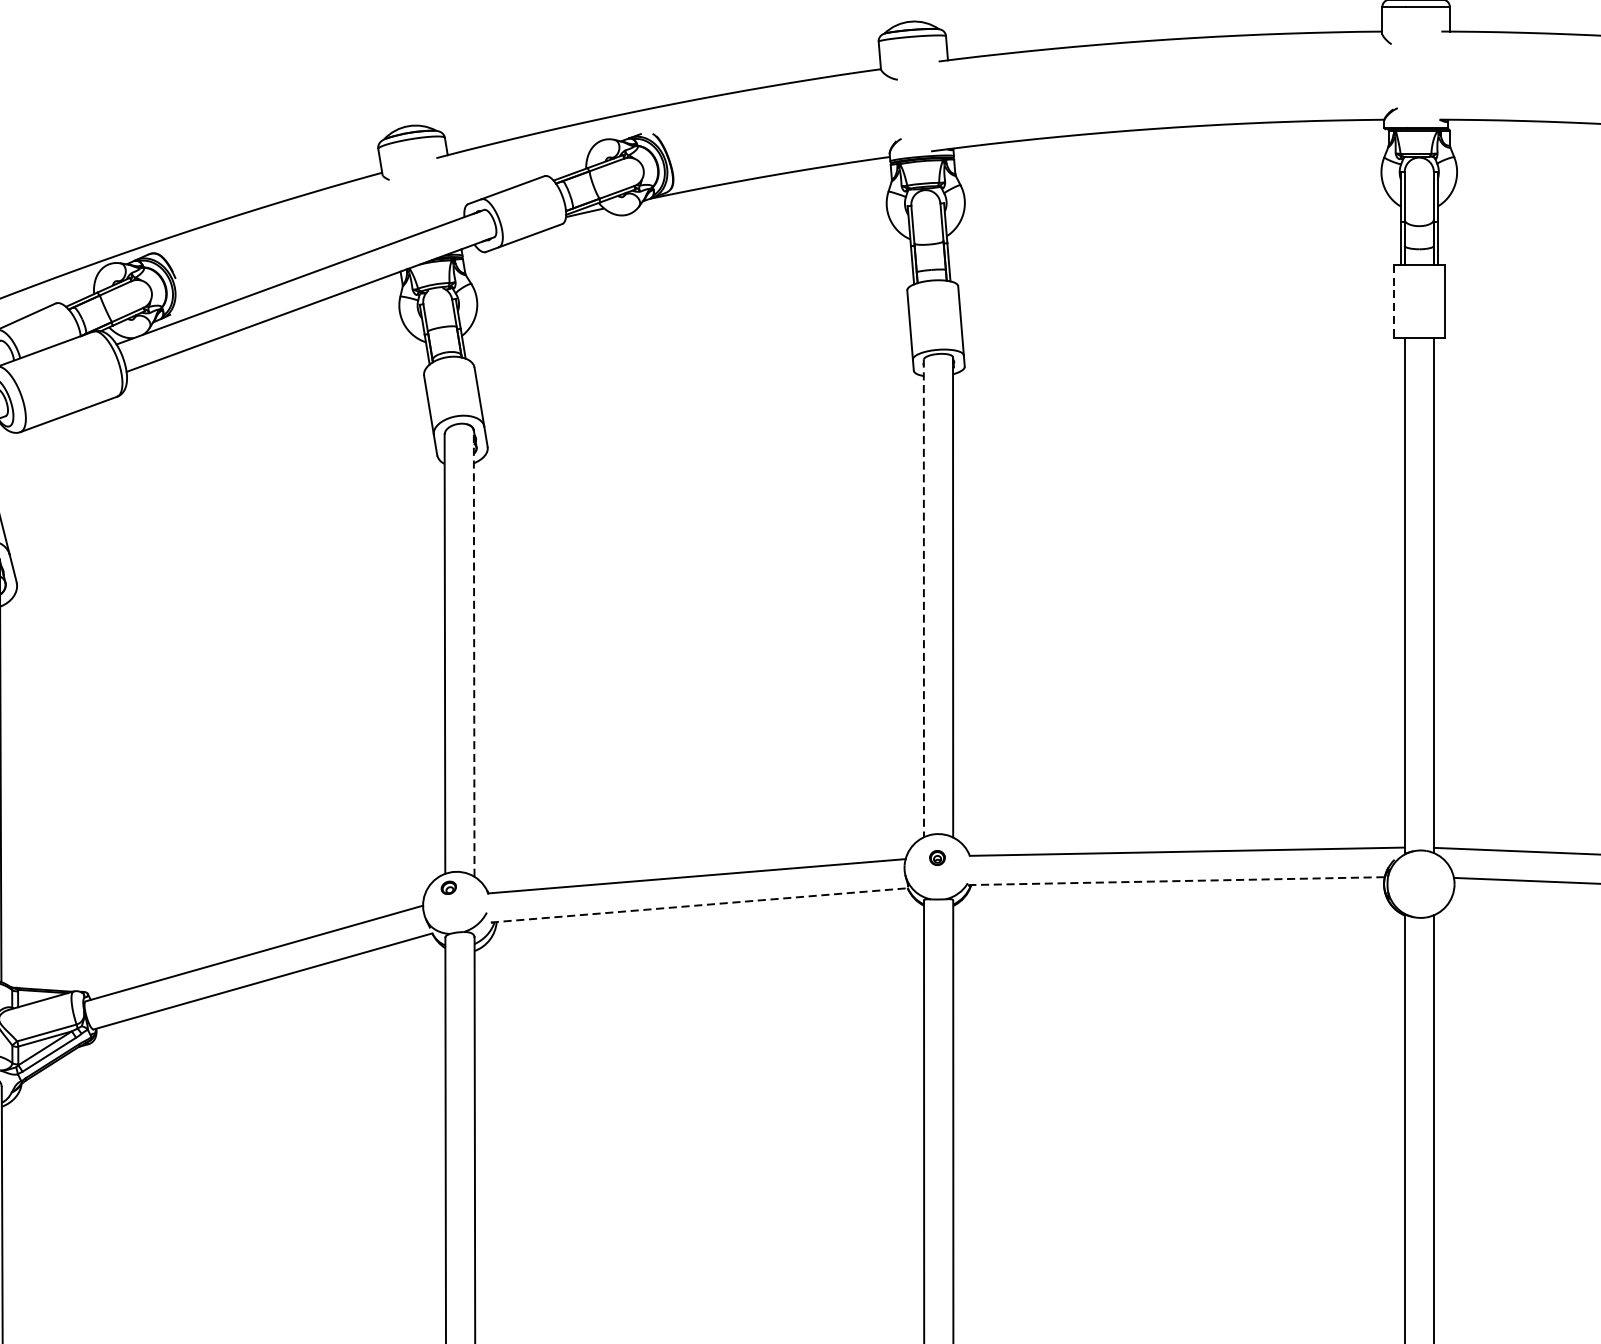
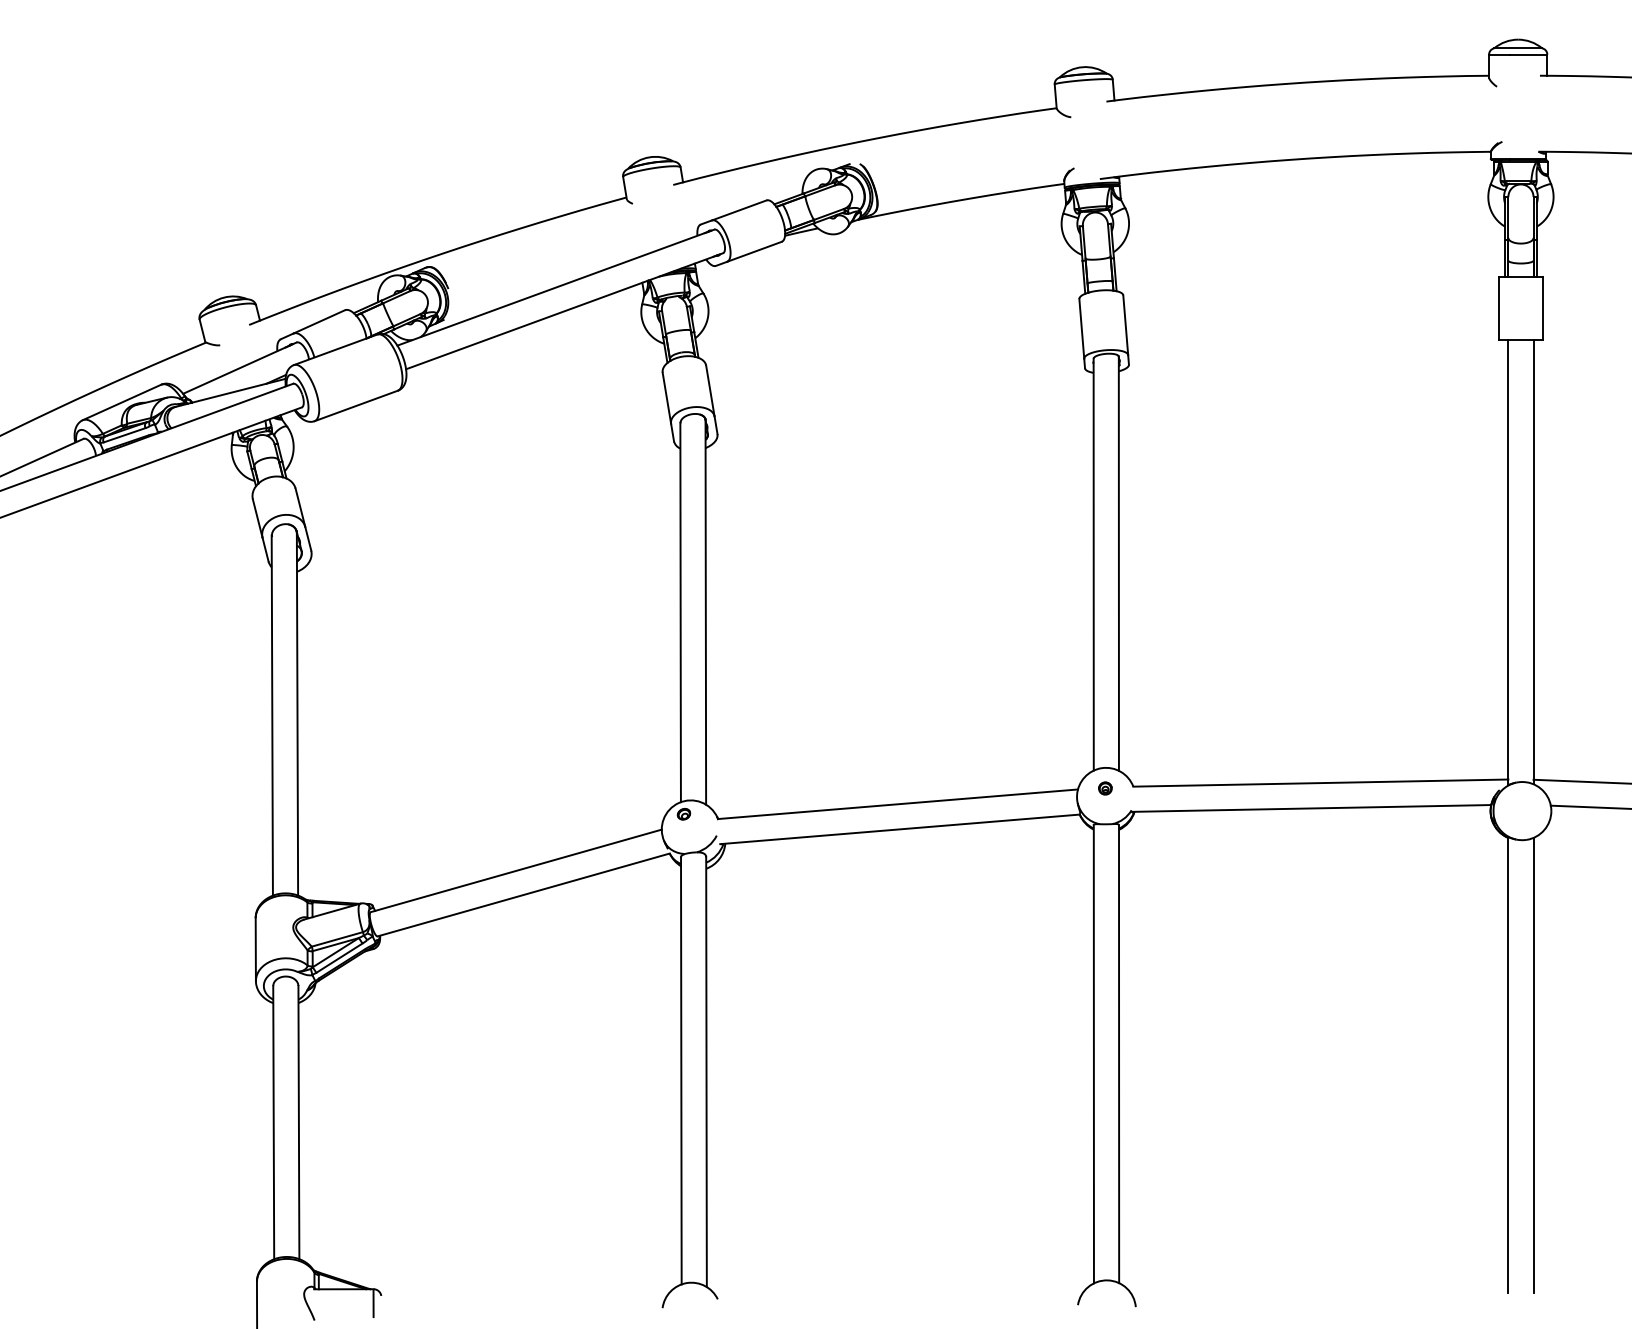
line: (1393, 301) -> (1498, 308), dashed -> solid
line: (923, 598) -> (1093, 564), dashed -> solid
line: (473, 652) -> (705, 611), dashed -> solid
line: (1176, 881) -> (1311, 808), dashed -> solid
line: (699, 905) -> (900, 829), dashed -> solid

